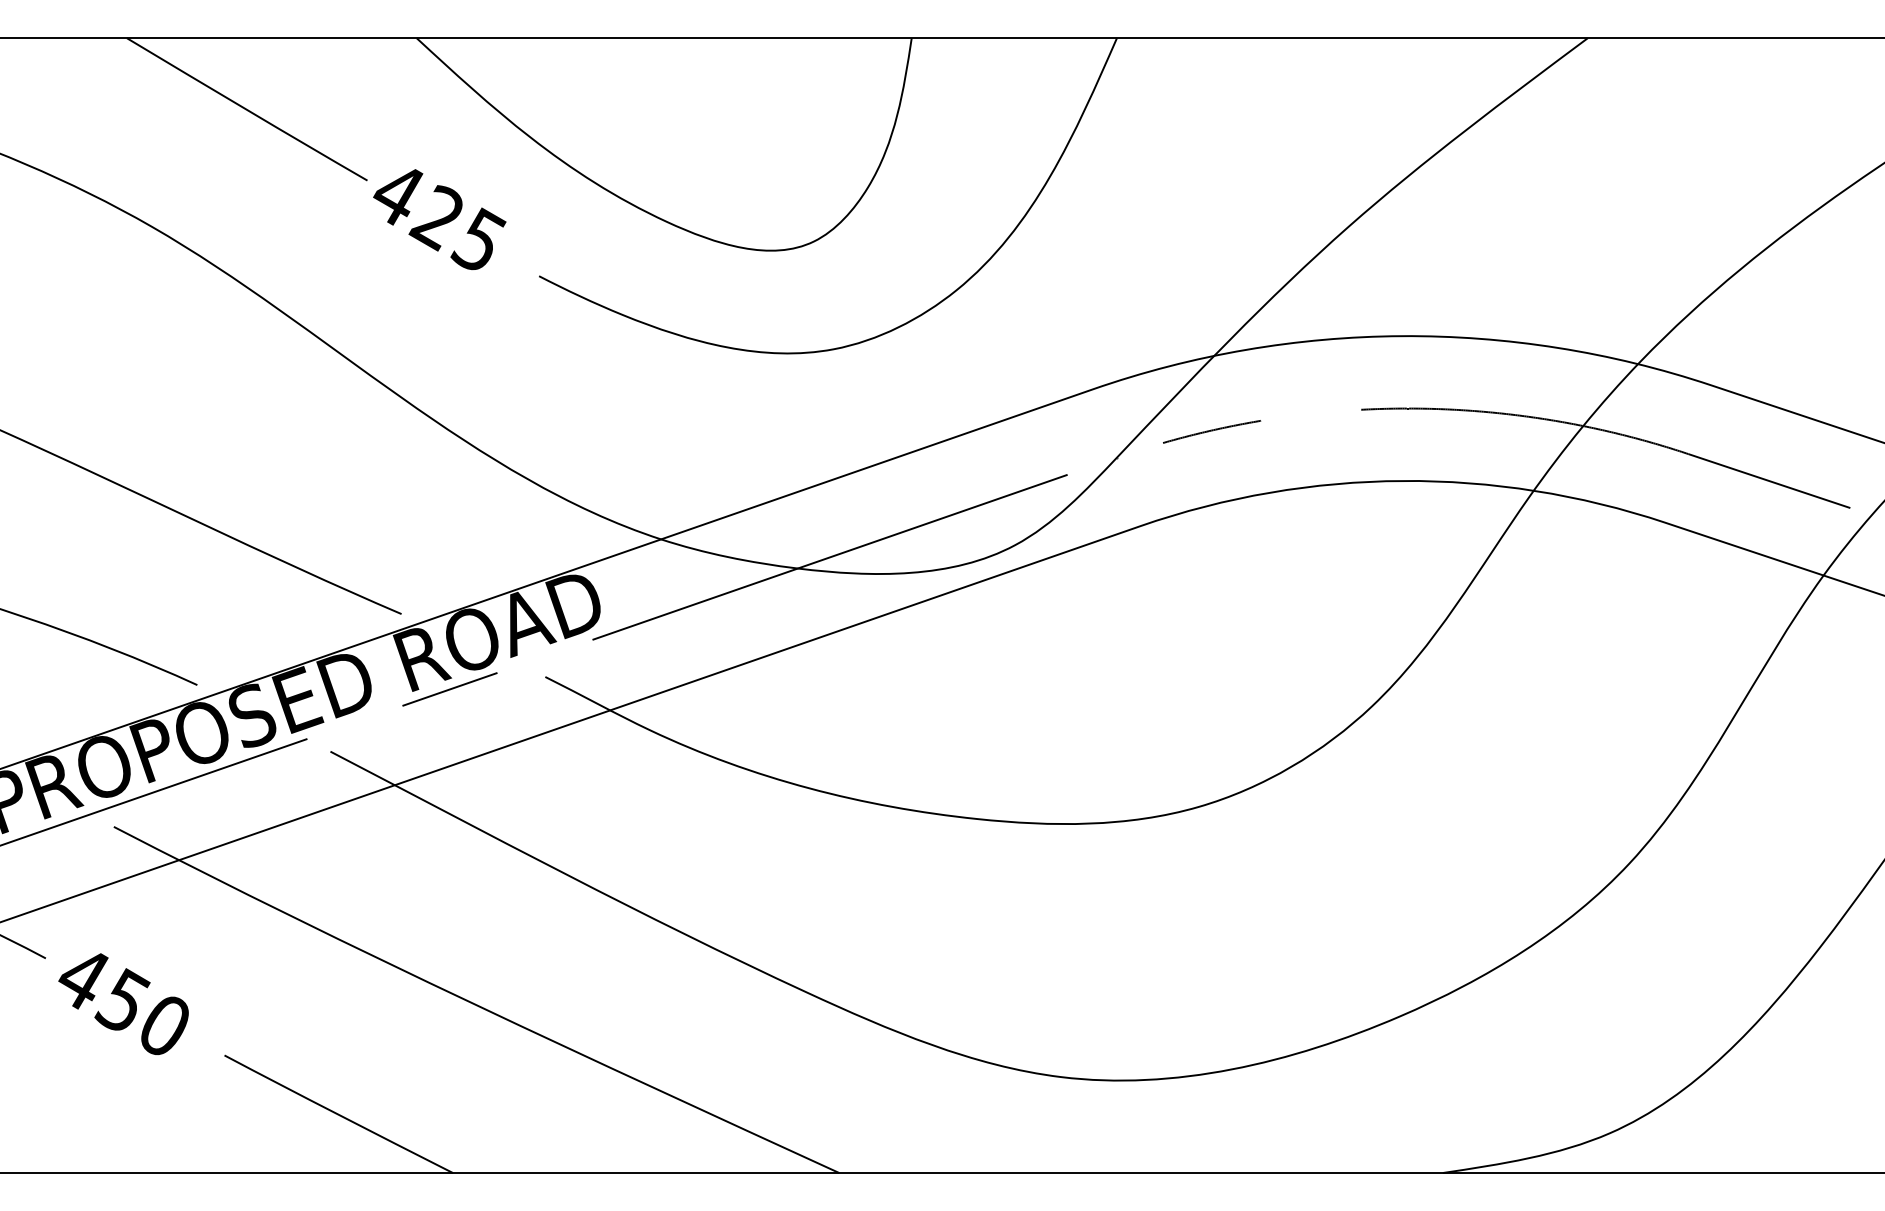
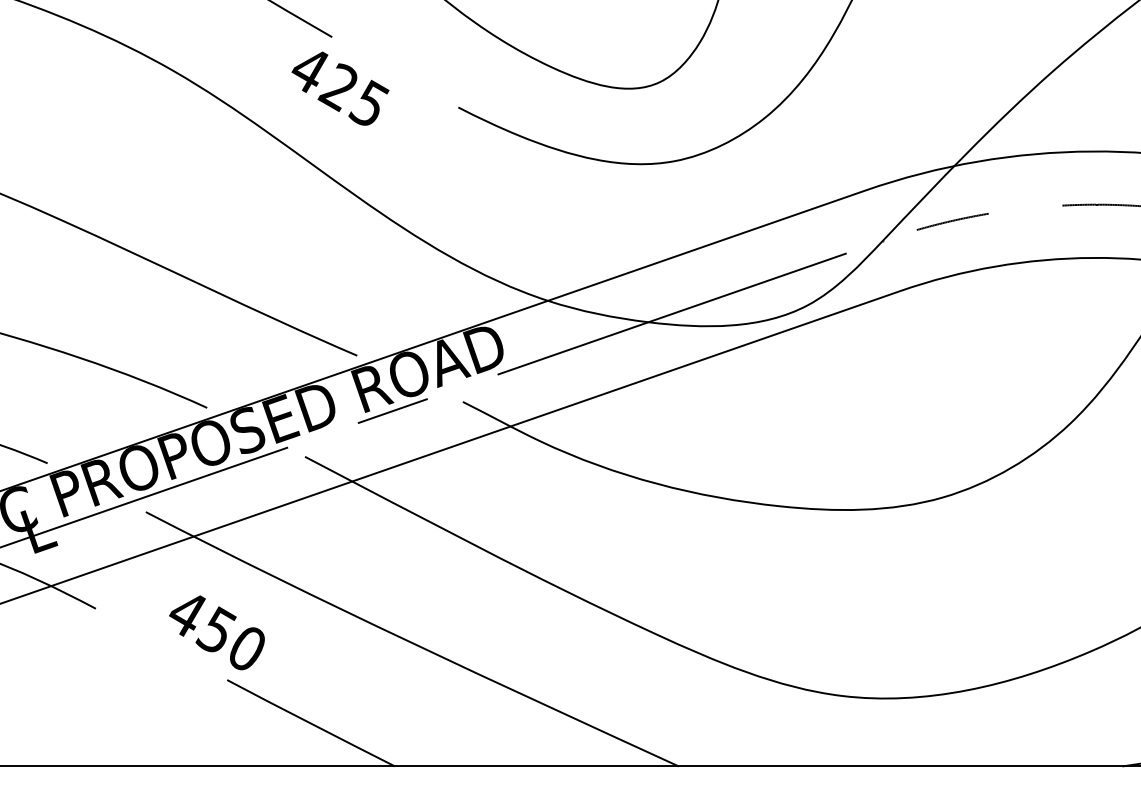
text: (439, 219) -> (340, 88), moved
text: (123, 1004) -> (216, 633), moved

